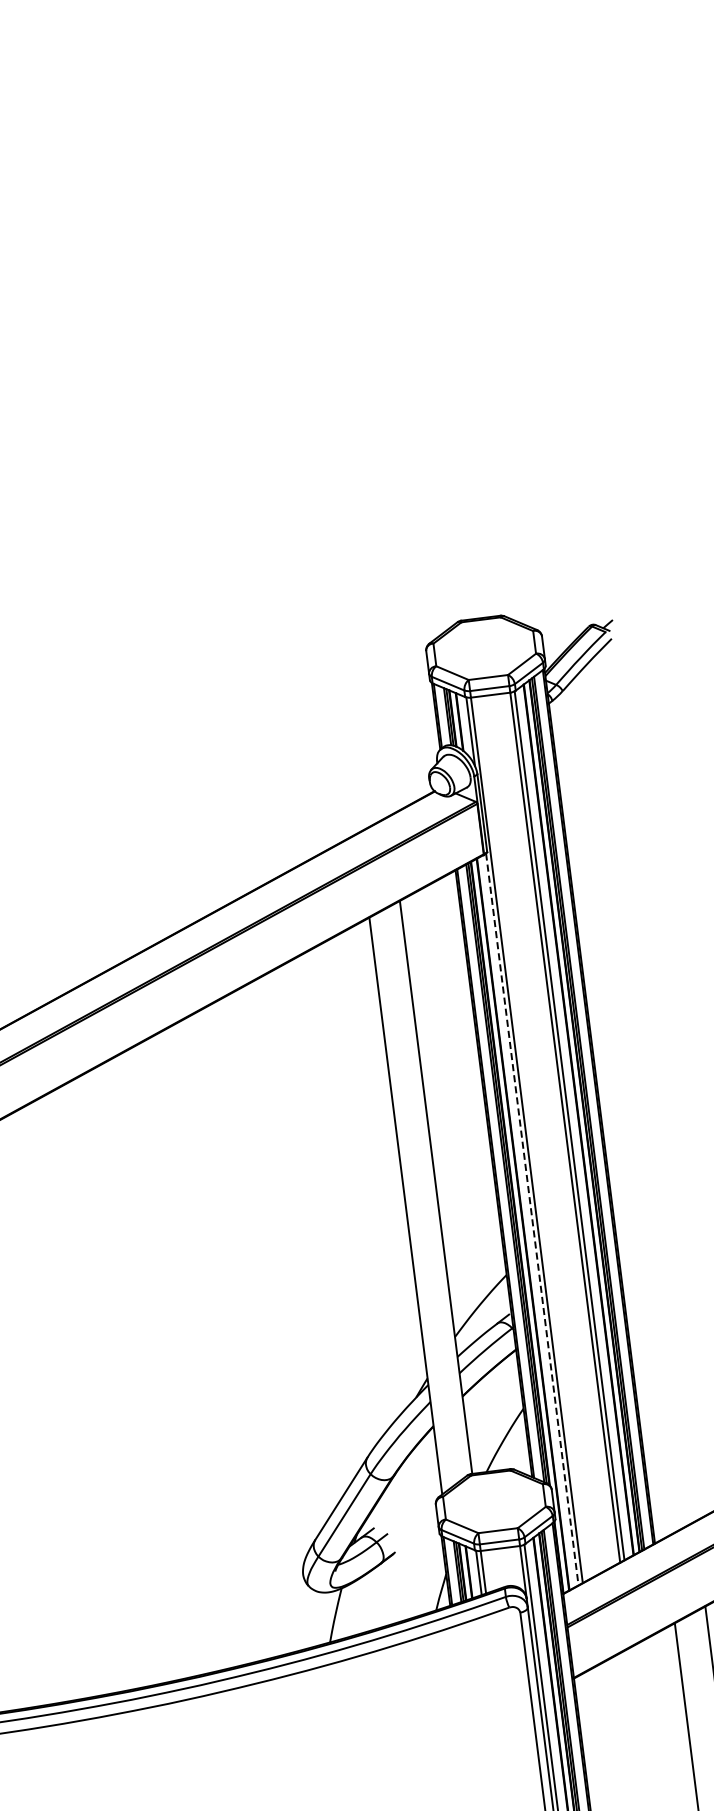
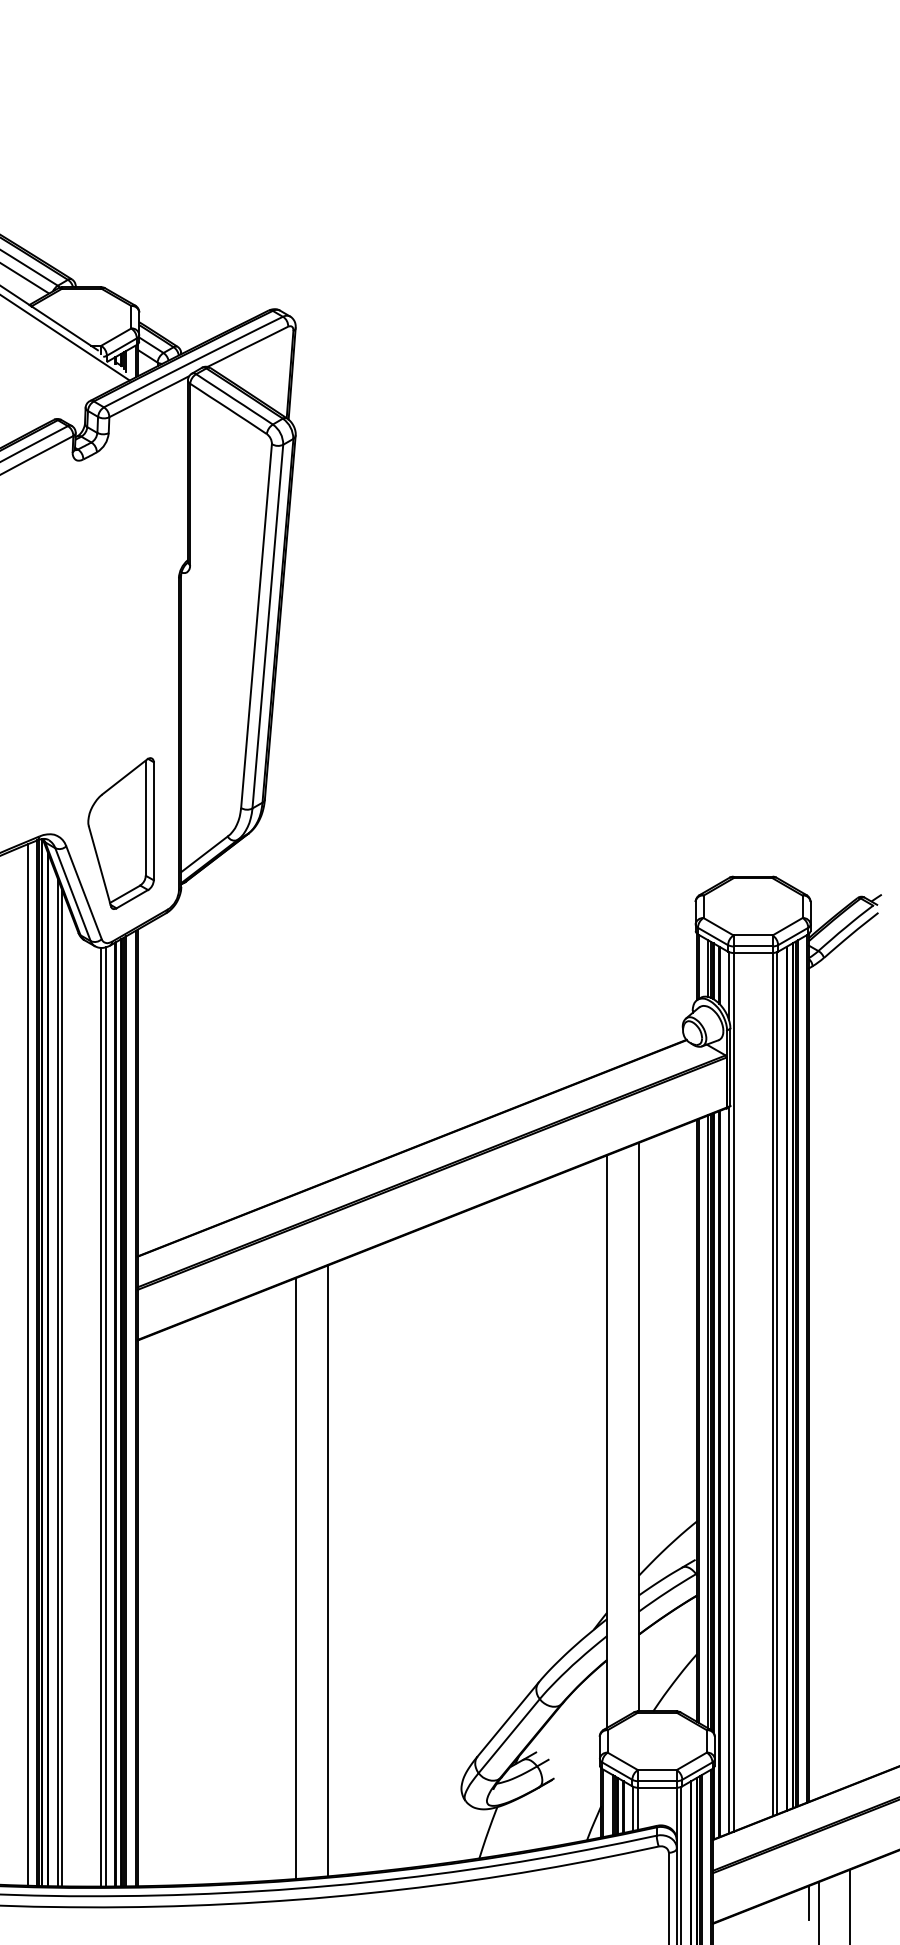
line: (532, 1219) -> (729, 1470), dashed -> solid
line: (140, 1371) -> (327, 1570), added
line: (109, 1383) -> (295, 1578), added
line: (667, 1644) -> (808, 1902), added

